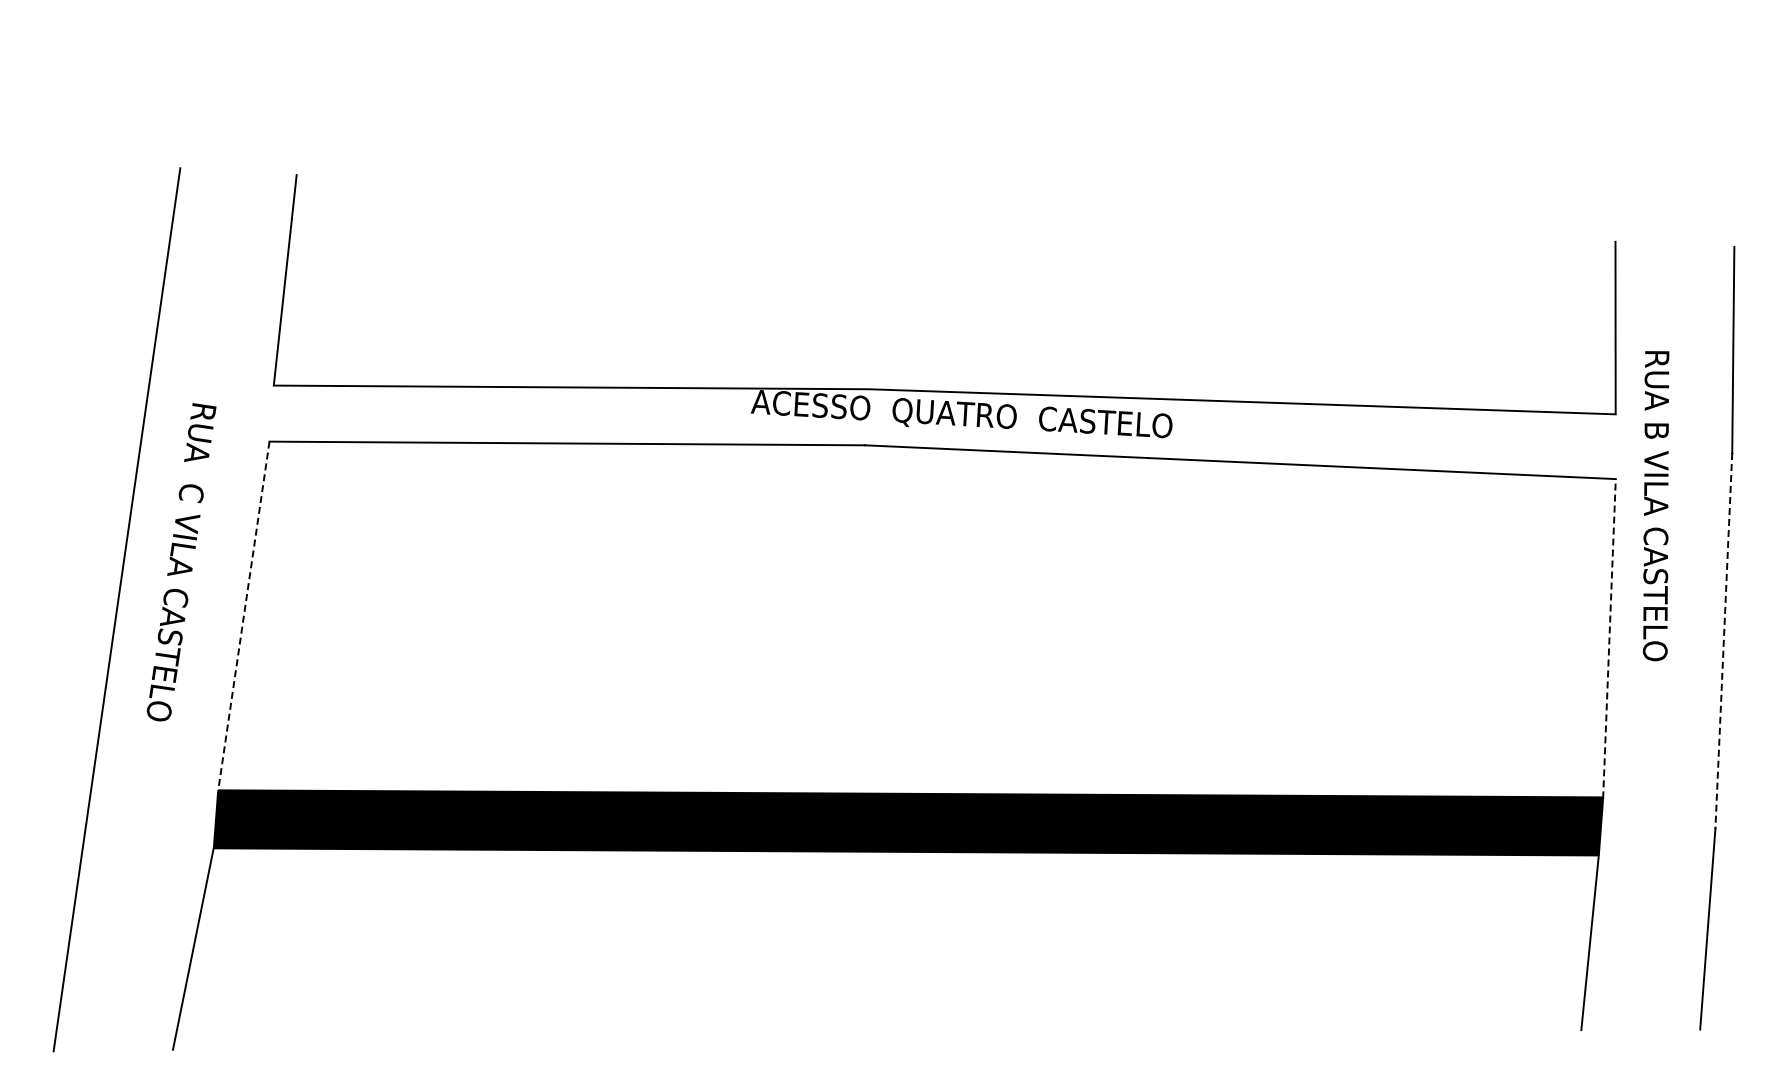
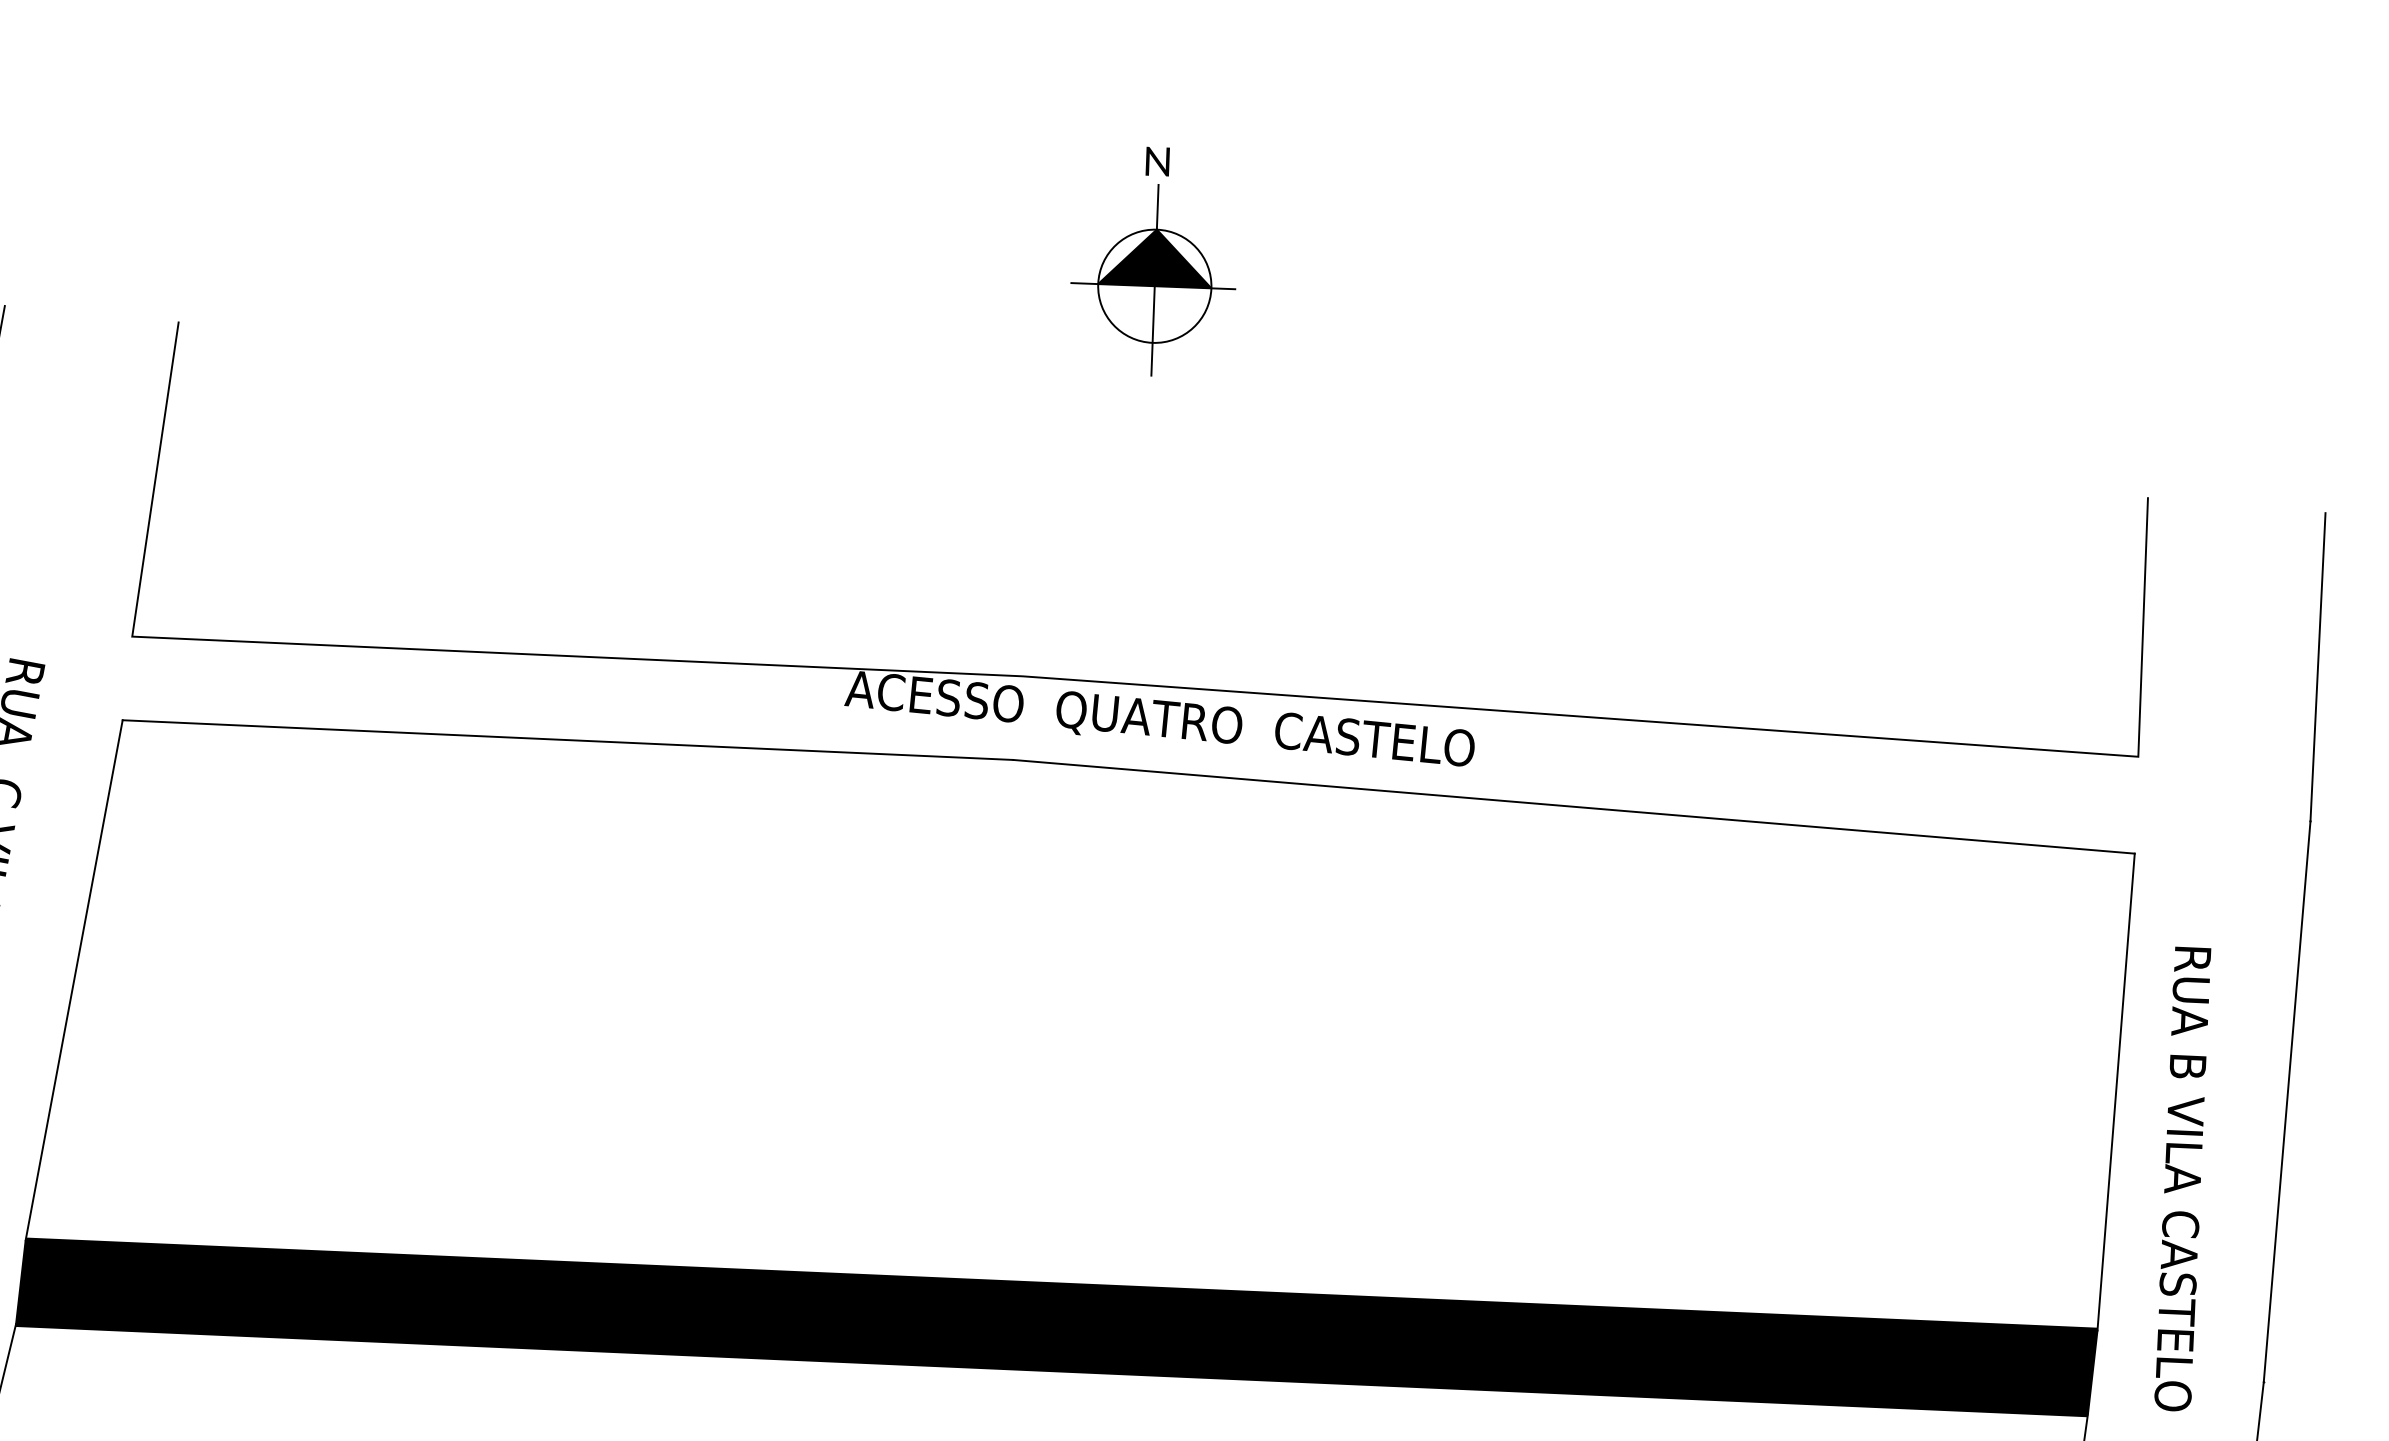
part: (945, 109) -> (1153, 262), added
text: (1655, 506) -> (2181, 1179), moved
line: (243, 616) -> (73, 980), dashed -> solid
line: (1609, 638) -> (2116, 1091), dashed -> solid
line: (1723, 640) -> (2286, 1101), dashed -> solid

